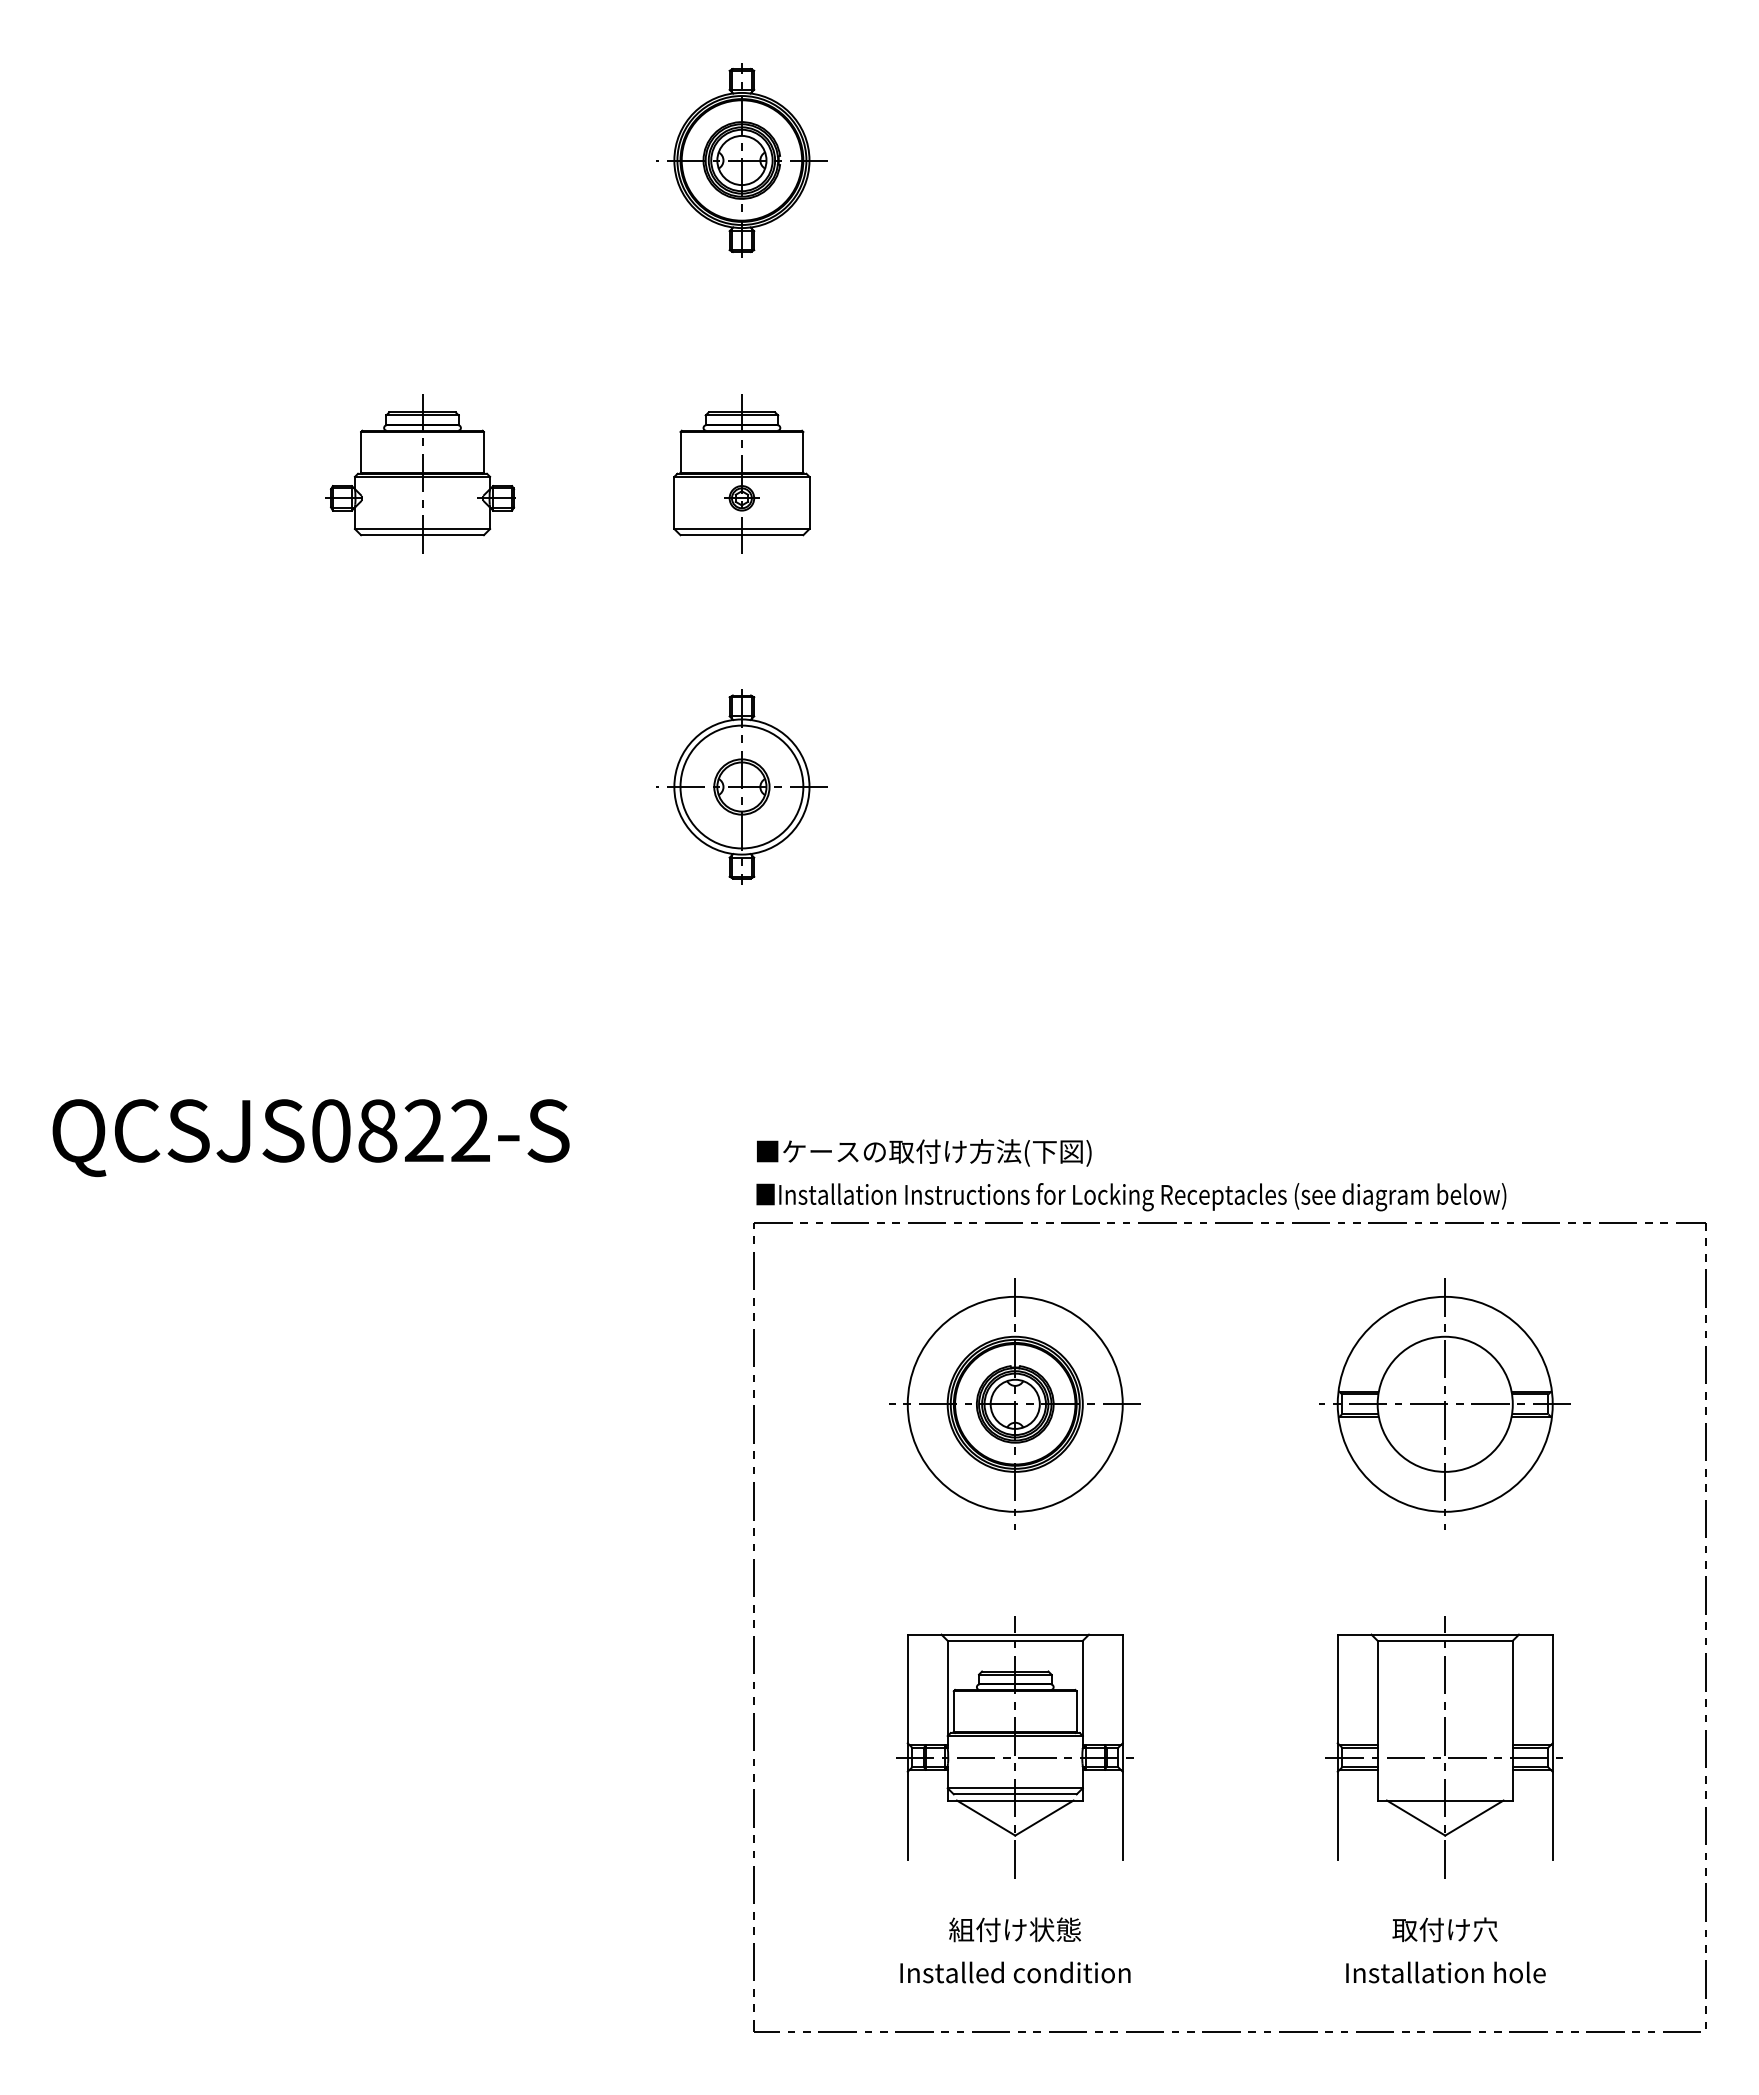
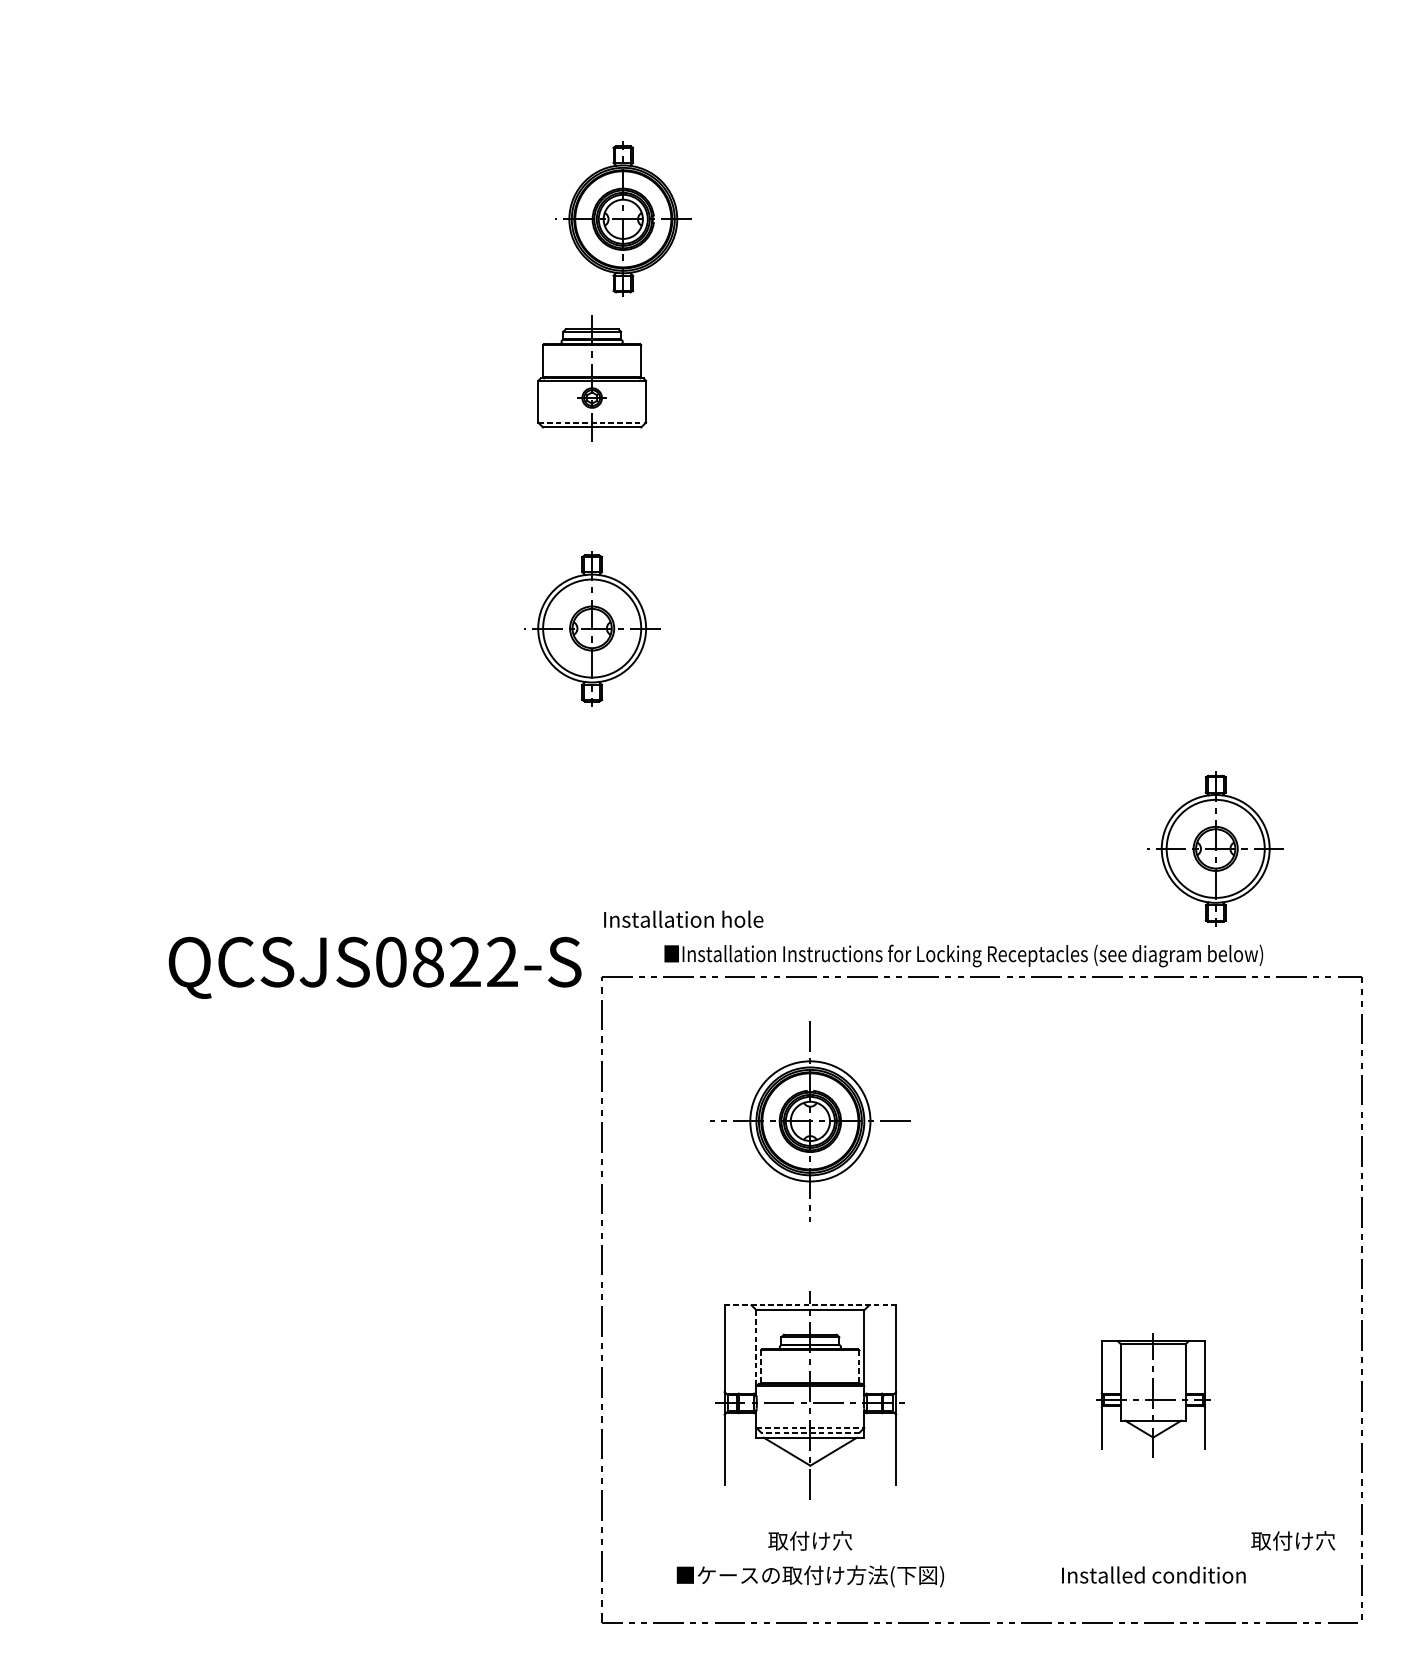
part: (741, 160) -> (622, 219), moved
part: (420, 473) -> (335, 378), removed
line: (741, 529) -> (591, 422), solid -> dashed
part: (1522, 1062) -> (1215, 848), added
text: (310, 1138) -> (374, 968), moved
text: (924, 1152) -> (737, 920), ■ケースの取付け方法(下図) -> Installation hole
text: (1131, 1197) -> (963, 956), moved
circle: (1014, 1403) -> (809, 1120), size x0.7
part: (1444, 1403) -> (1153, 1120), removed
line: (1015, 1634) -> (810, 1305), solid -> dashed
line: (947, 1688) -> (756, 1348), solid -> dashed
line: (1076, 1710) -> (859, 1365), solid -> dashed
line: (953, 1711) -> (761, 1366), solid -> dashed
part: (1443, 1747) -> (1152, 1395), size x0.6
line: (1015, 1788) -> (810, 1428), solid -> dashed
line: (1014, 1794) -> (809, 1432), solid -> dashed
text: (1014, 1929) -> (809, 1540), 組付け状態 -> 取付け穴
text: (1444, 1929) -> (1292, 1540), moved
text: (1445, 1972) -> (1153, 1575), Installation hole -> Installed condition
text: (1015, 1974) -> (810, 1576), Installed condition -> ■ケースの取付け方法(下図)

